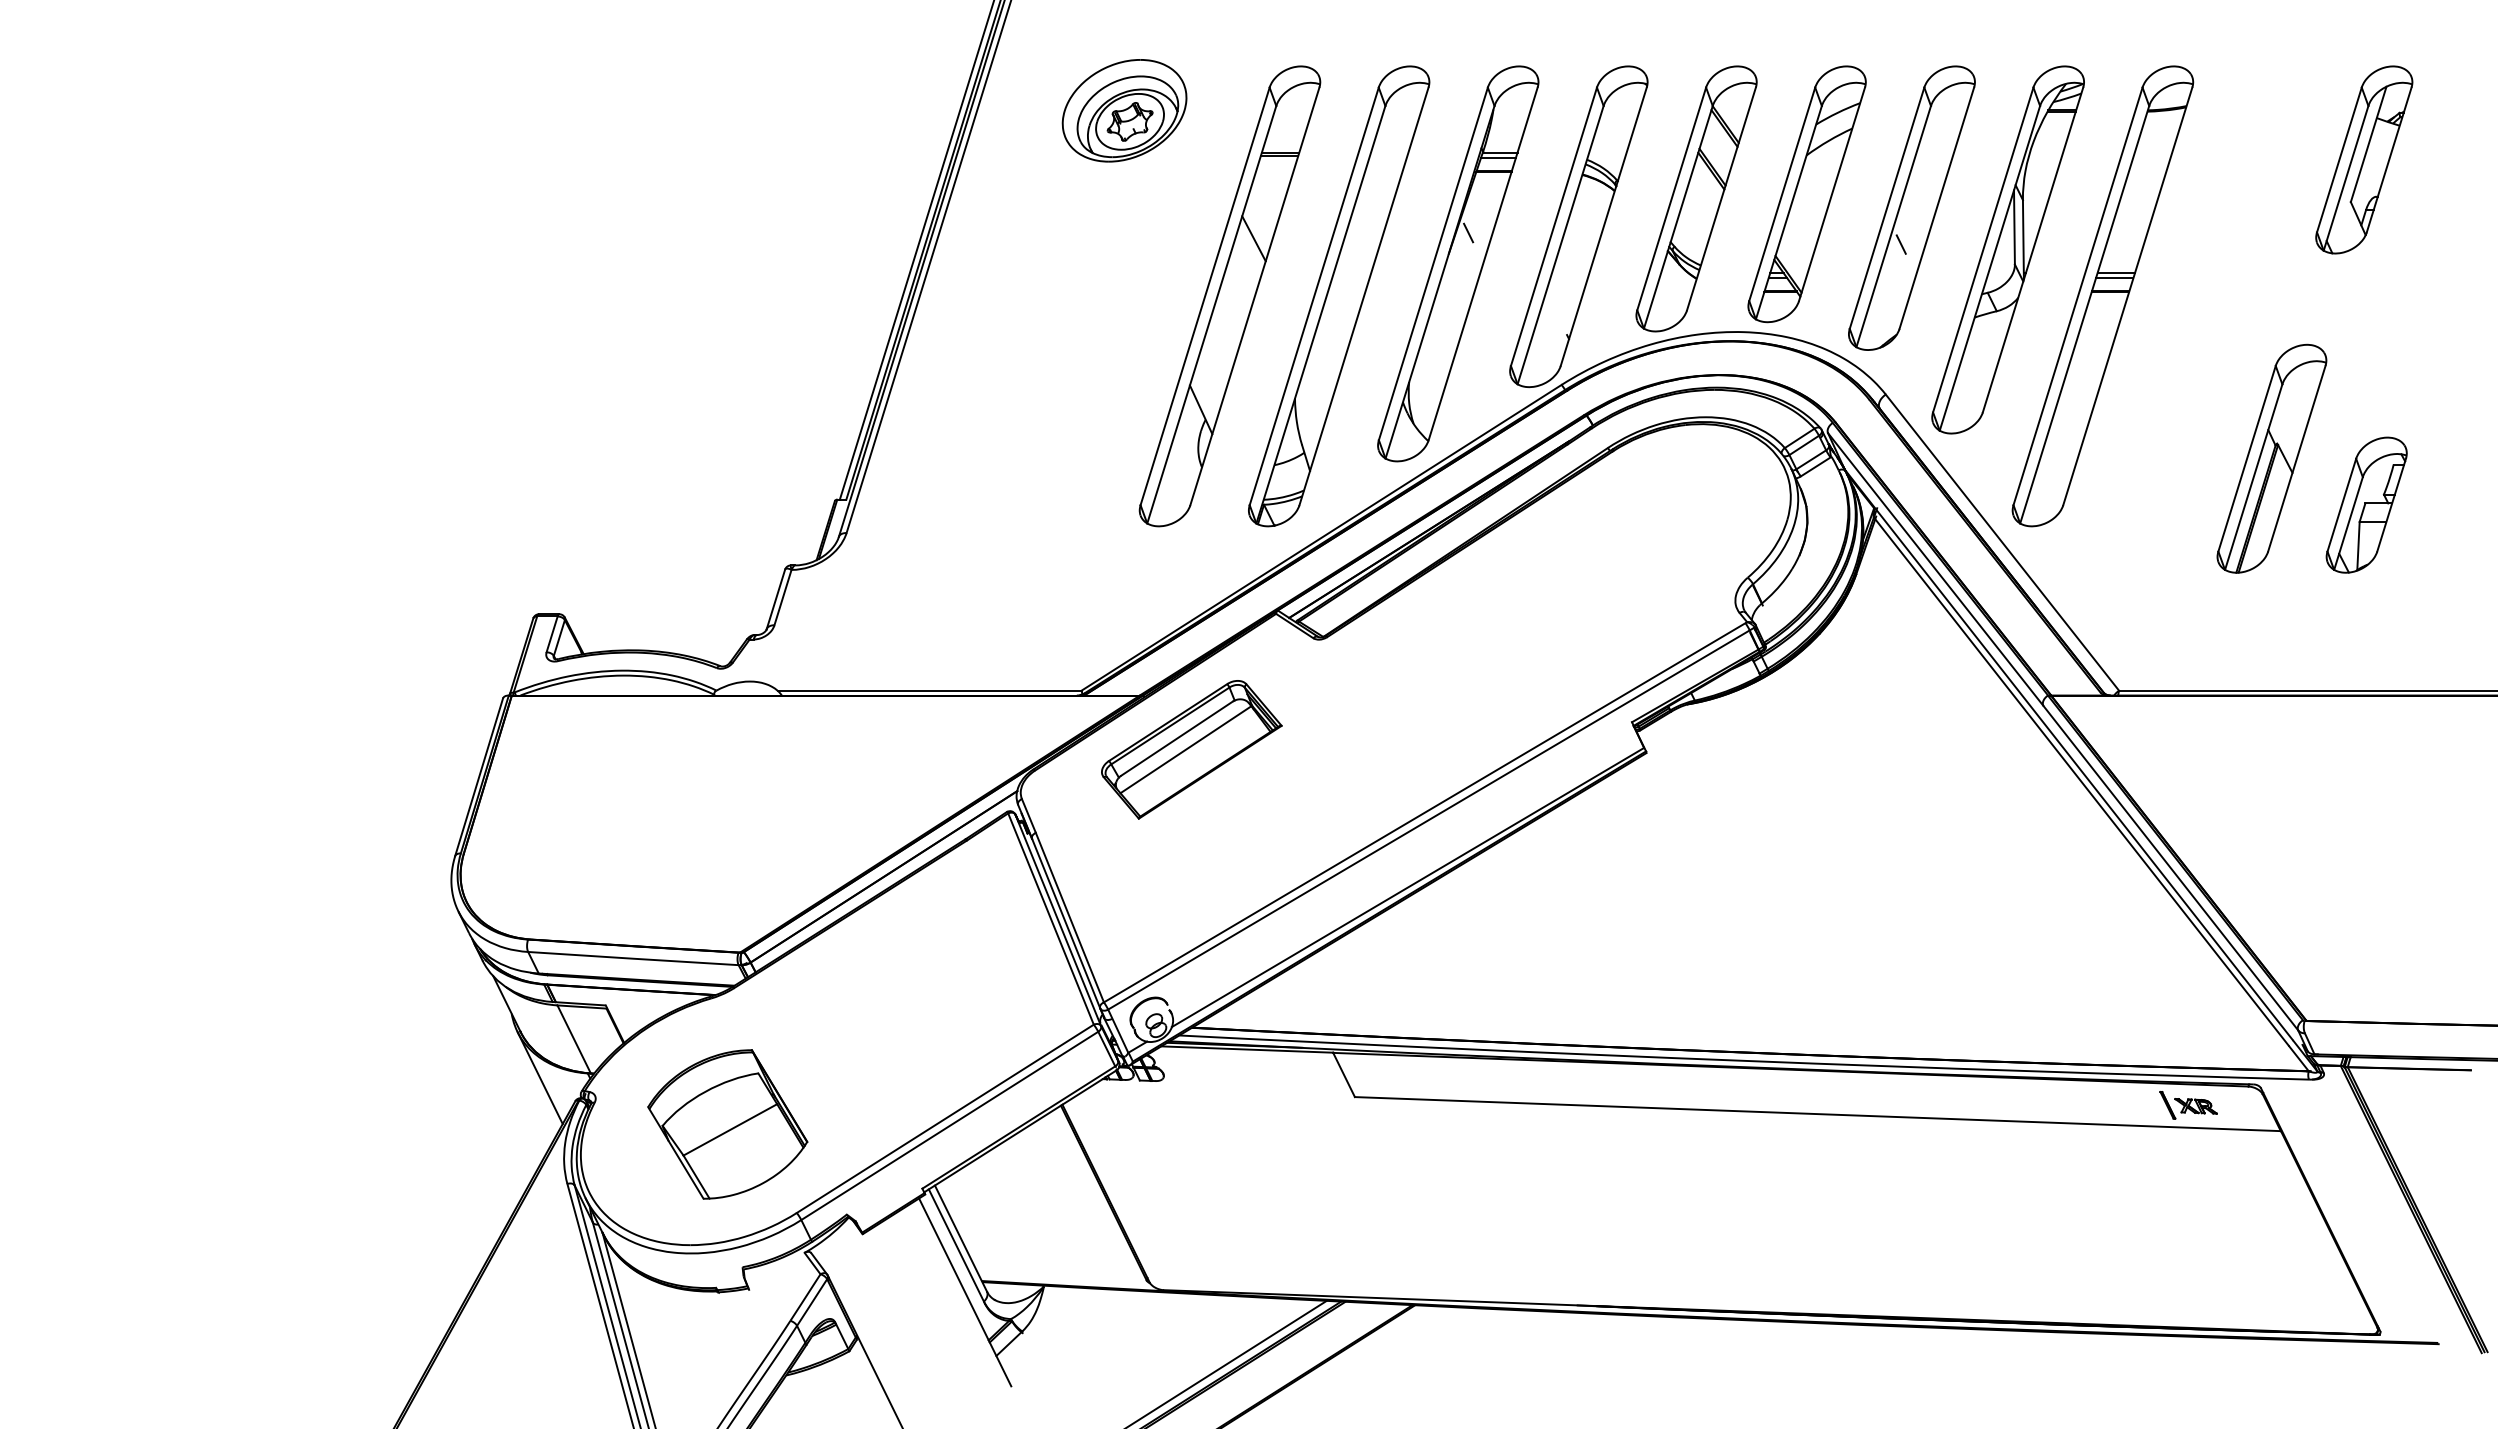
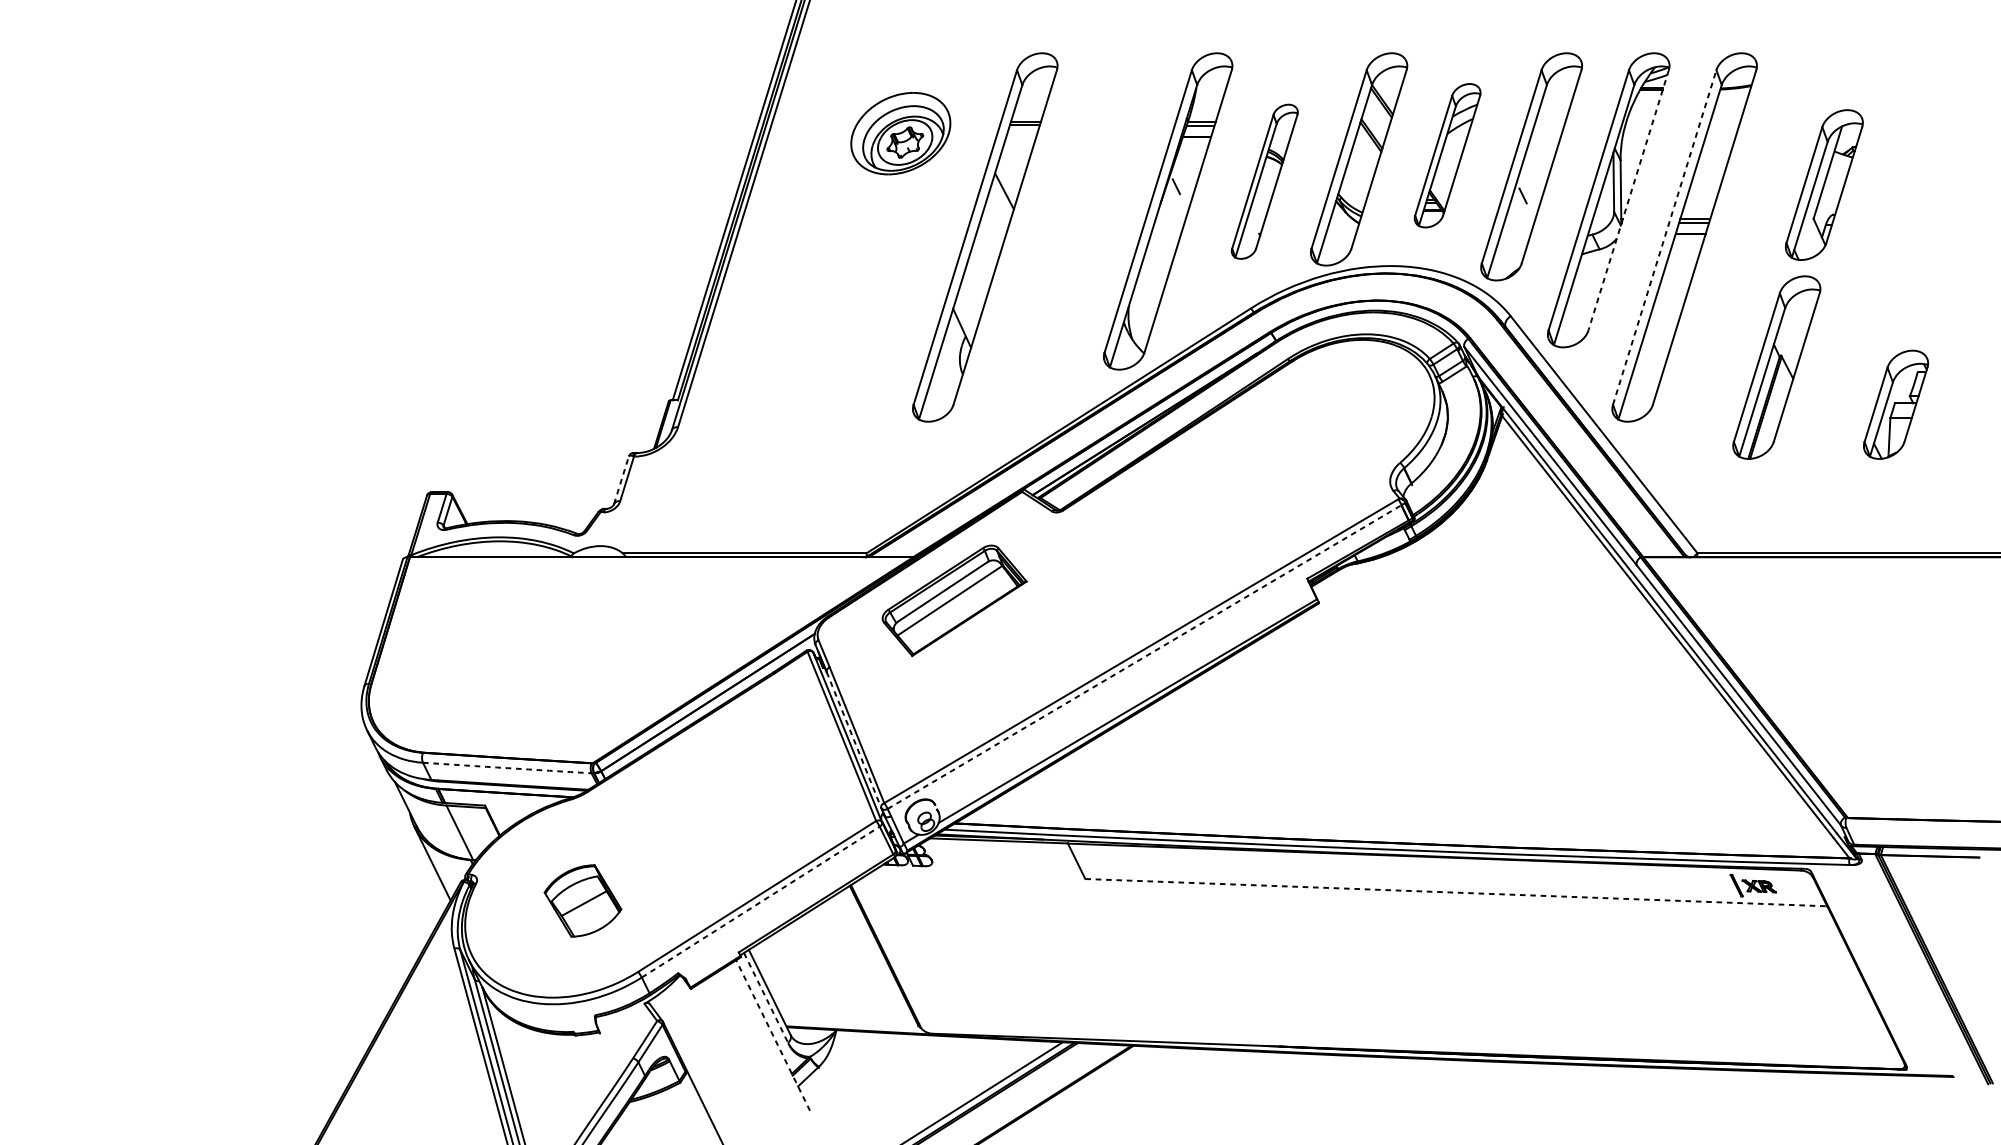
part: (1124, 110) -> (900, 133), moved
part: (2364, 159) -> (1824, 184), moved
part: (1806, 194) -> (1447, 155), size x0.7
part: (1578, 226) -> (1264, 181), size x0.6
line: (2033, 250) -> (1629, 200), solid -> dashed
part: (1339, 296) -> (1073, 237), removed
line: (2078, 296) -> (1665, 237), solid -> dashed
part: (2271, 458) -> (1776, 367), moved
line: (776, 598) -> (621, 479), solid -> dashed
line: (1428, 820) -> (1144, 657), solid -> dashed
line: (1066, 924) -> (854, 740), solid -> dashed
arc: (633, 958) -> (507, 767), solid -> dashed
line: (1818, 1114) -> (1456, 892), solid -> dashed
part: (727, 1124) -> (582, 900), size x0.6
line: (949, 1125) -> (760, 901), solid -> dashed
line: (956, 1246) -> (766, 998), solid -> dashed
line: (965, 1292) -> (773, 1035), solid -> dashed

